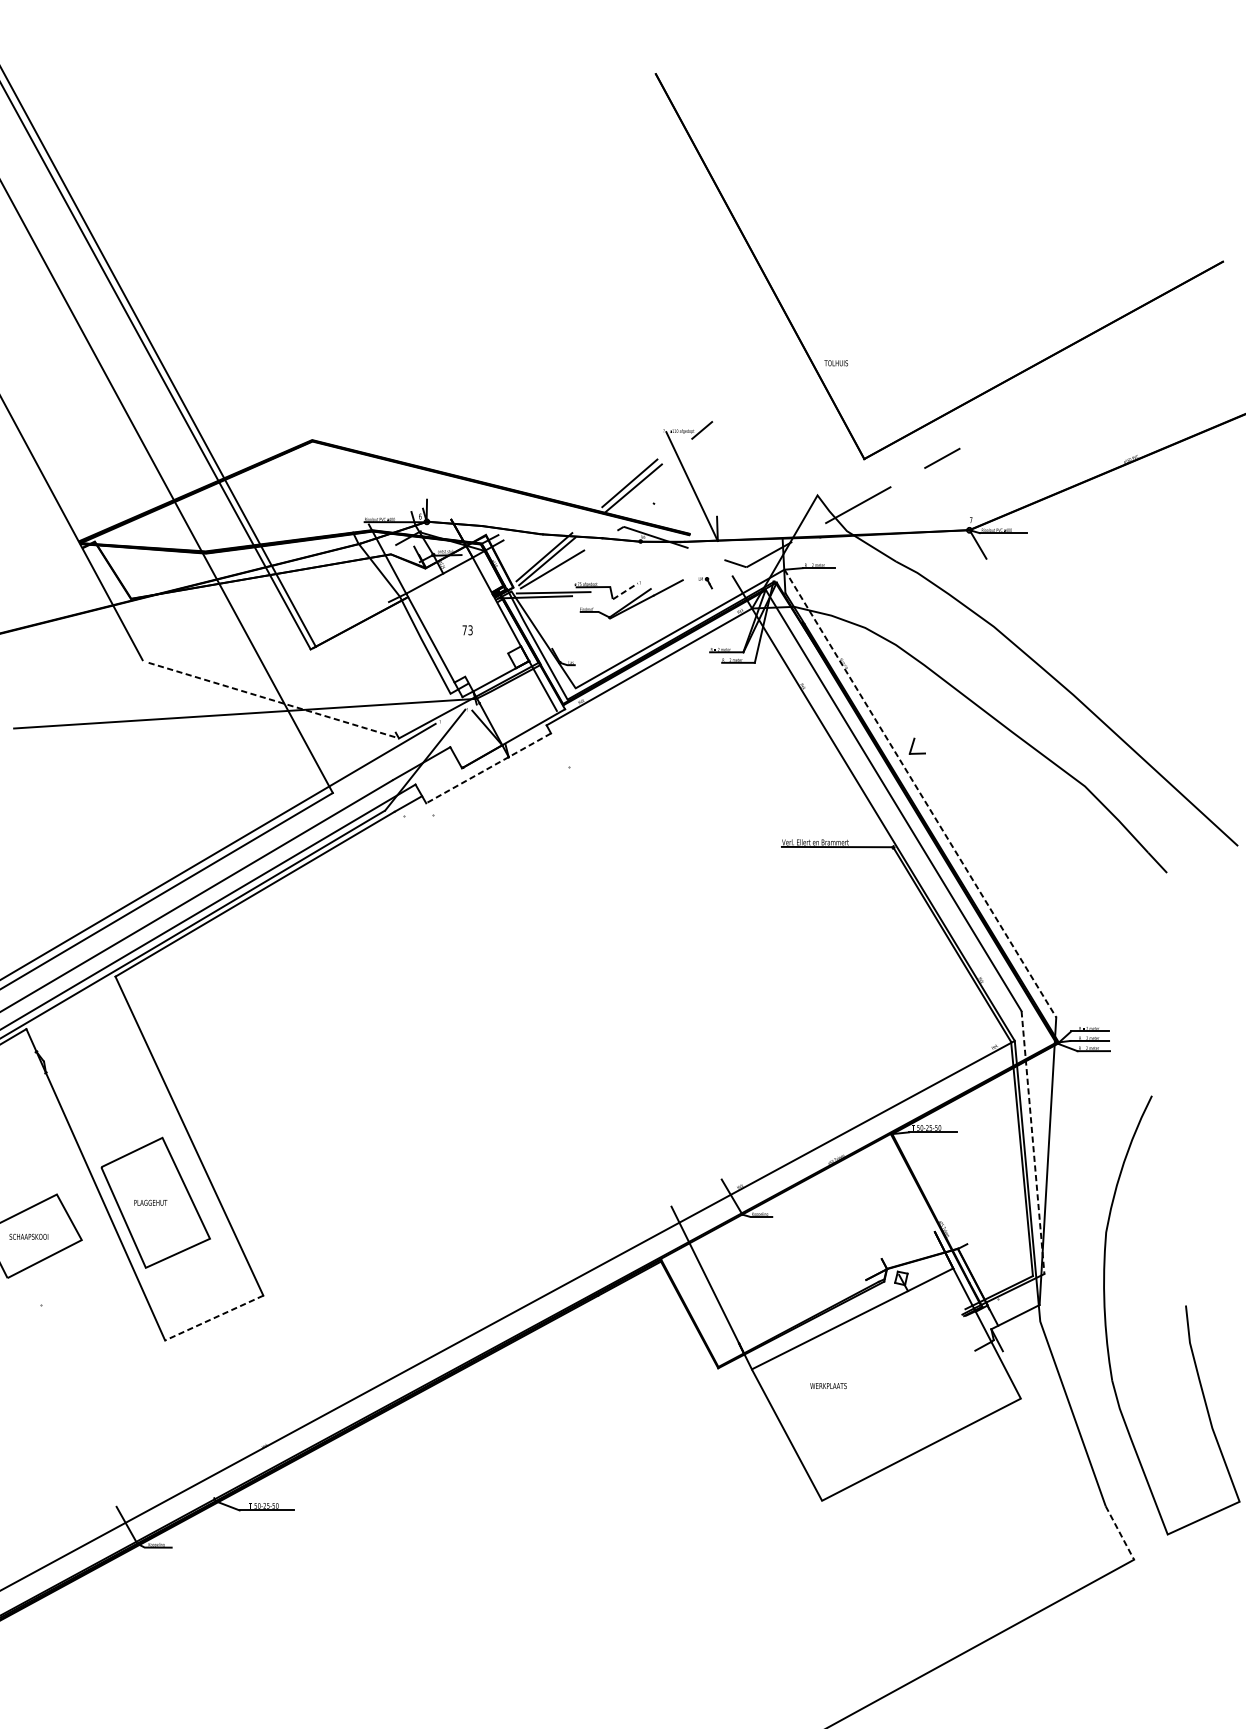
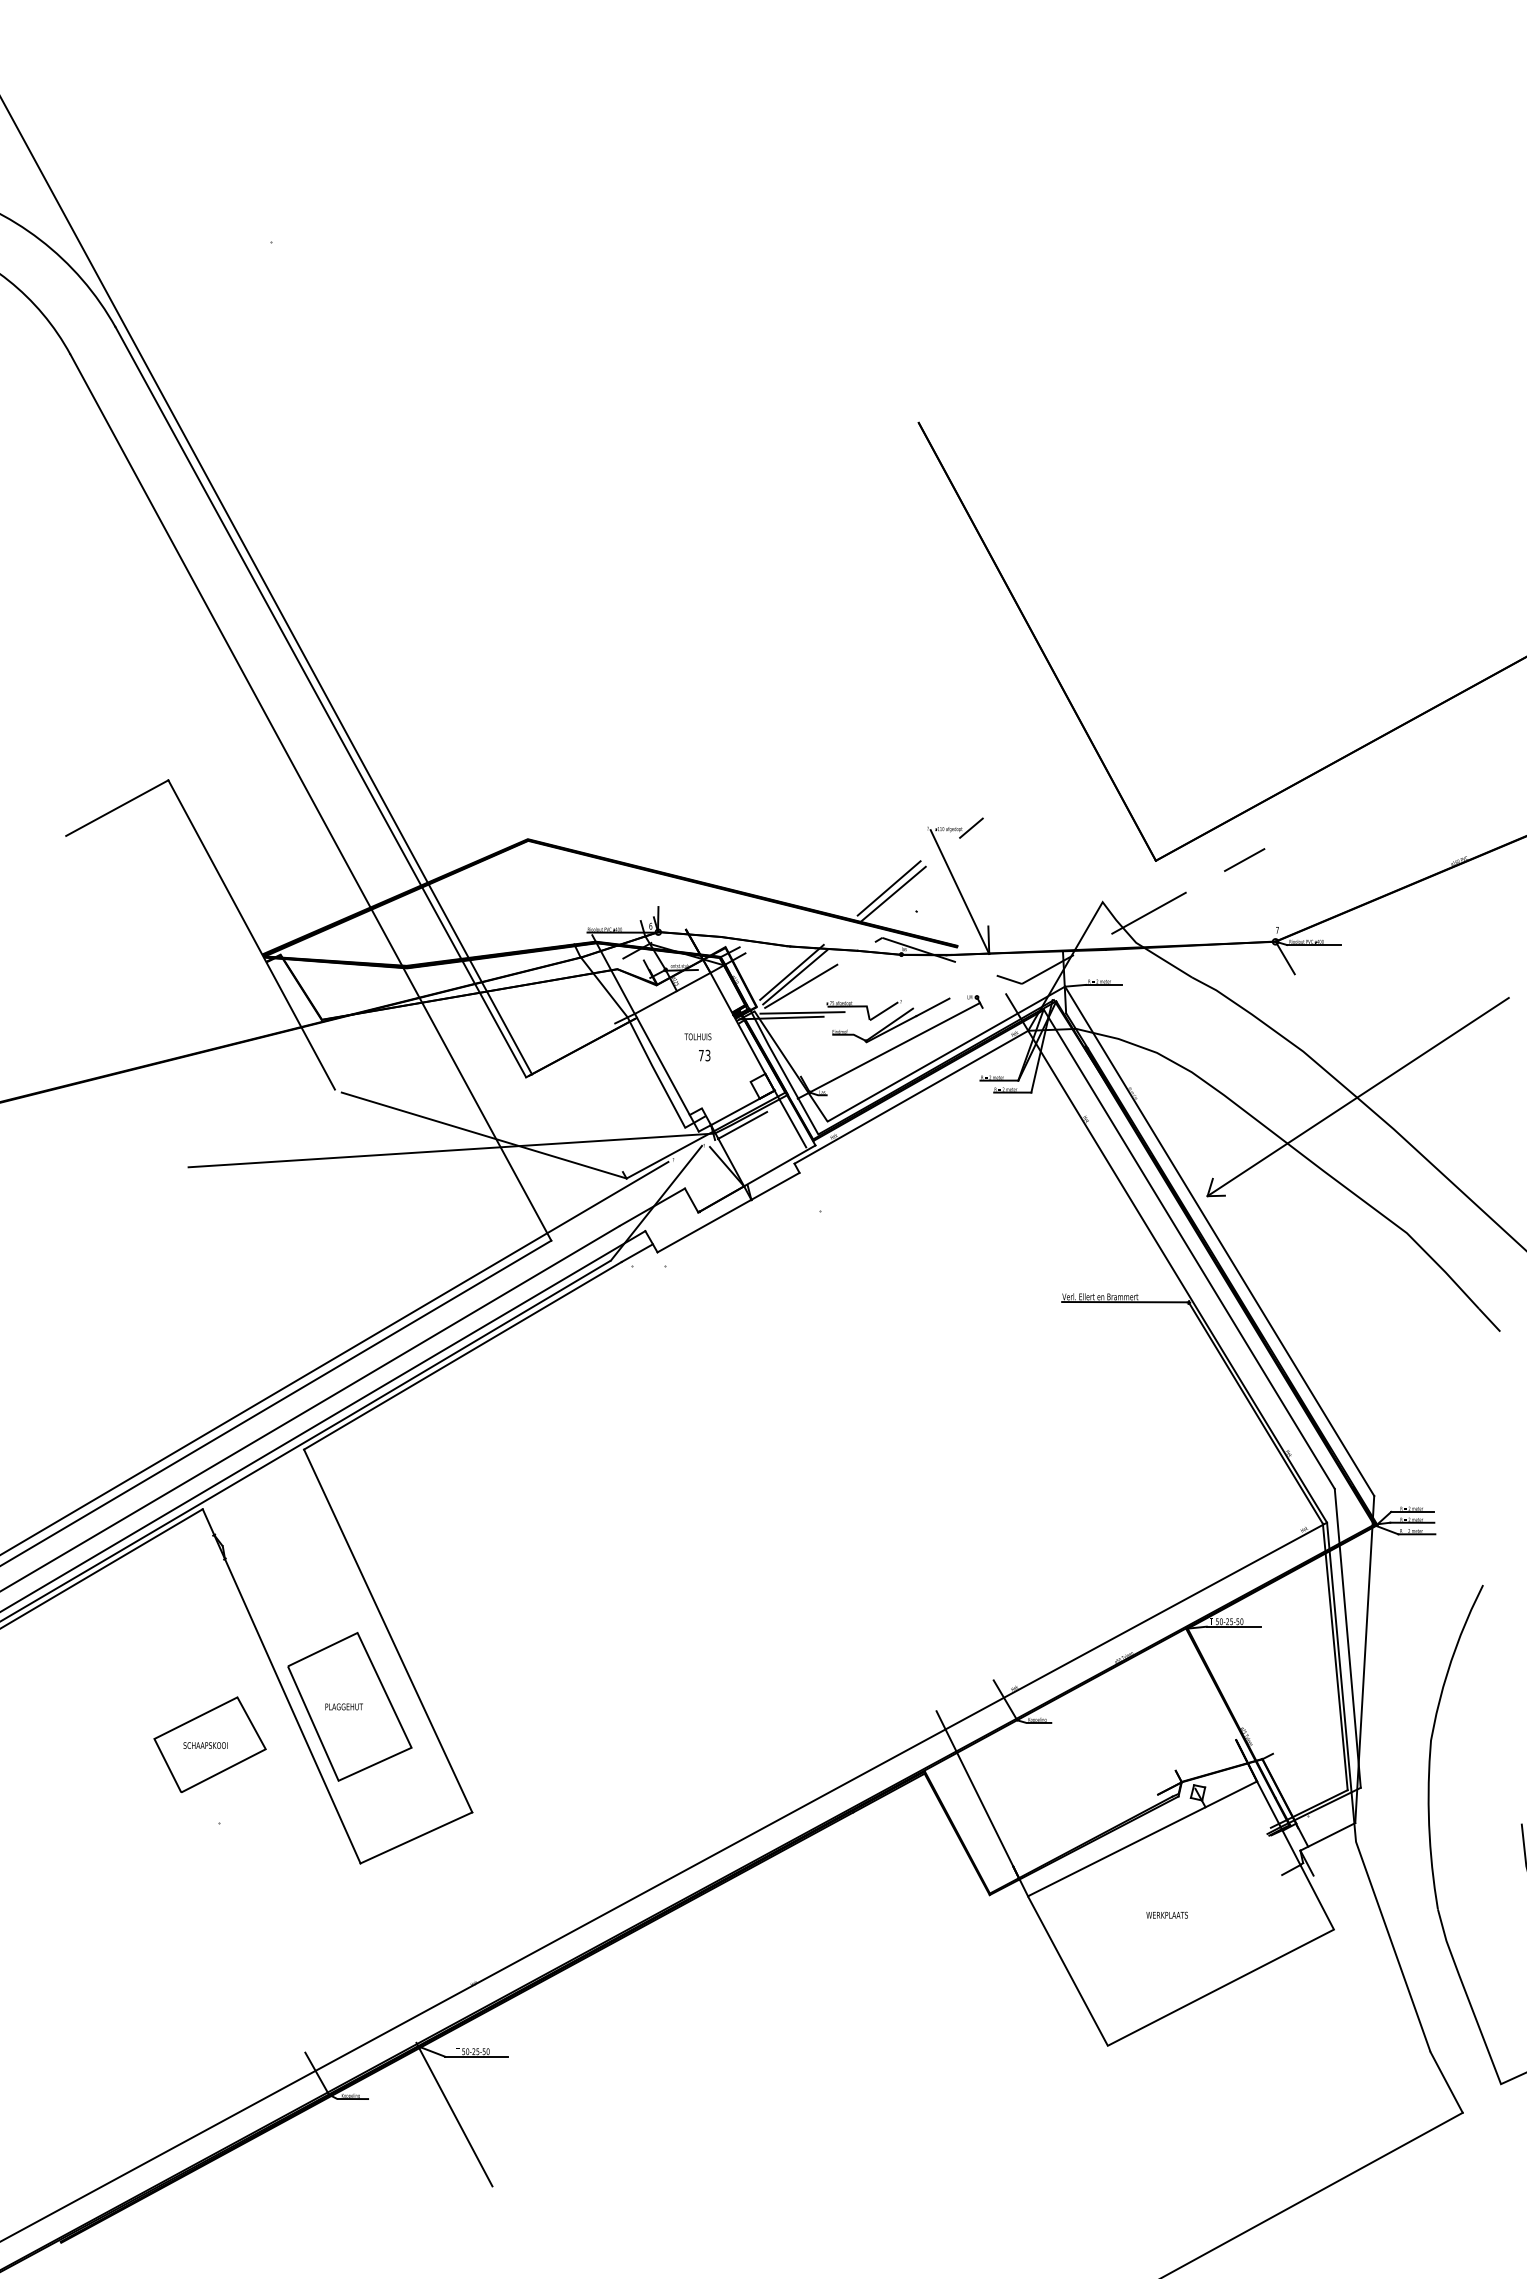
text: (835, 362) -> (697, 1036), moved
line: (625, 591) -> (884, 1011), dashed -> solid
line: (629, 625) -> (888, 1050), added
line: (1041, 666) -> (1357, 1096), added
line: (500, 691) -> (742, 1125), added
line: (274, 700) -> (484, 1135), dashed -> solid
line: (488, 768) -> (728, 1212), dashed -> solid
line: (920, 793) -> (1219, 1241), dashed -> solid
line: (1032, 1142) -> (1347, 1638), dashed -> solid
line: (213, 1318) -> (415, 1838), dashed -> solid
text: (827, 1385) -> (1166, 1914), moved
line: (1119, 1533) -> (1446, 2082), dashed -> solid
line: (248, 1562) -> (455, 2116), added

